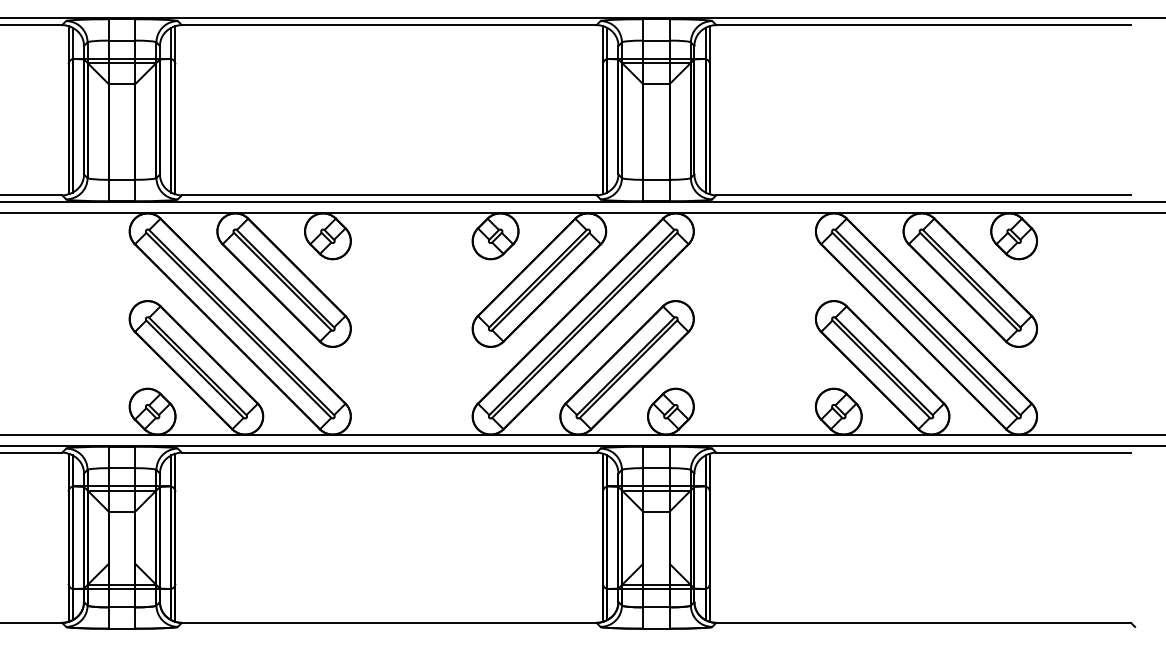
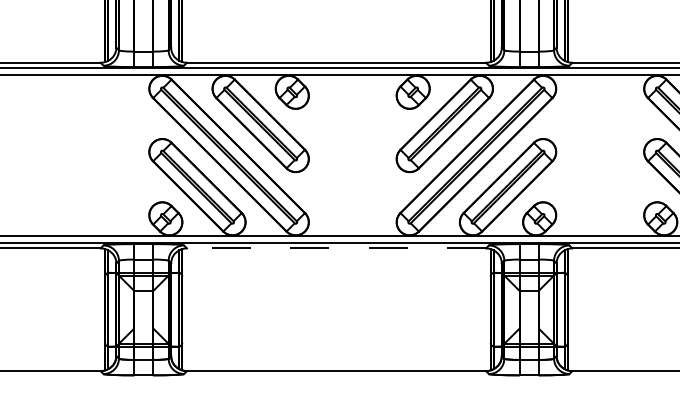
line: (388, 452) -> (335, 248), solid -> dashed

